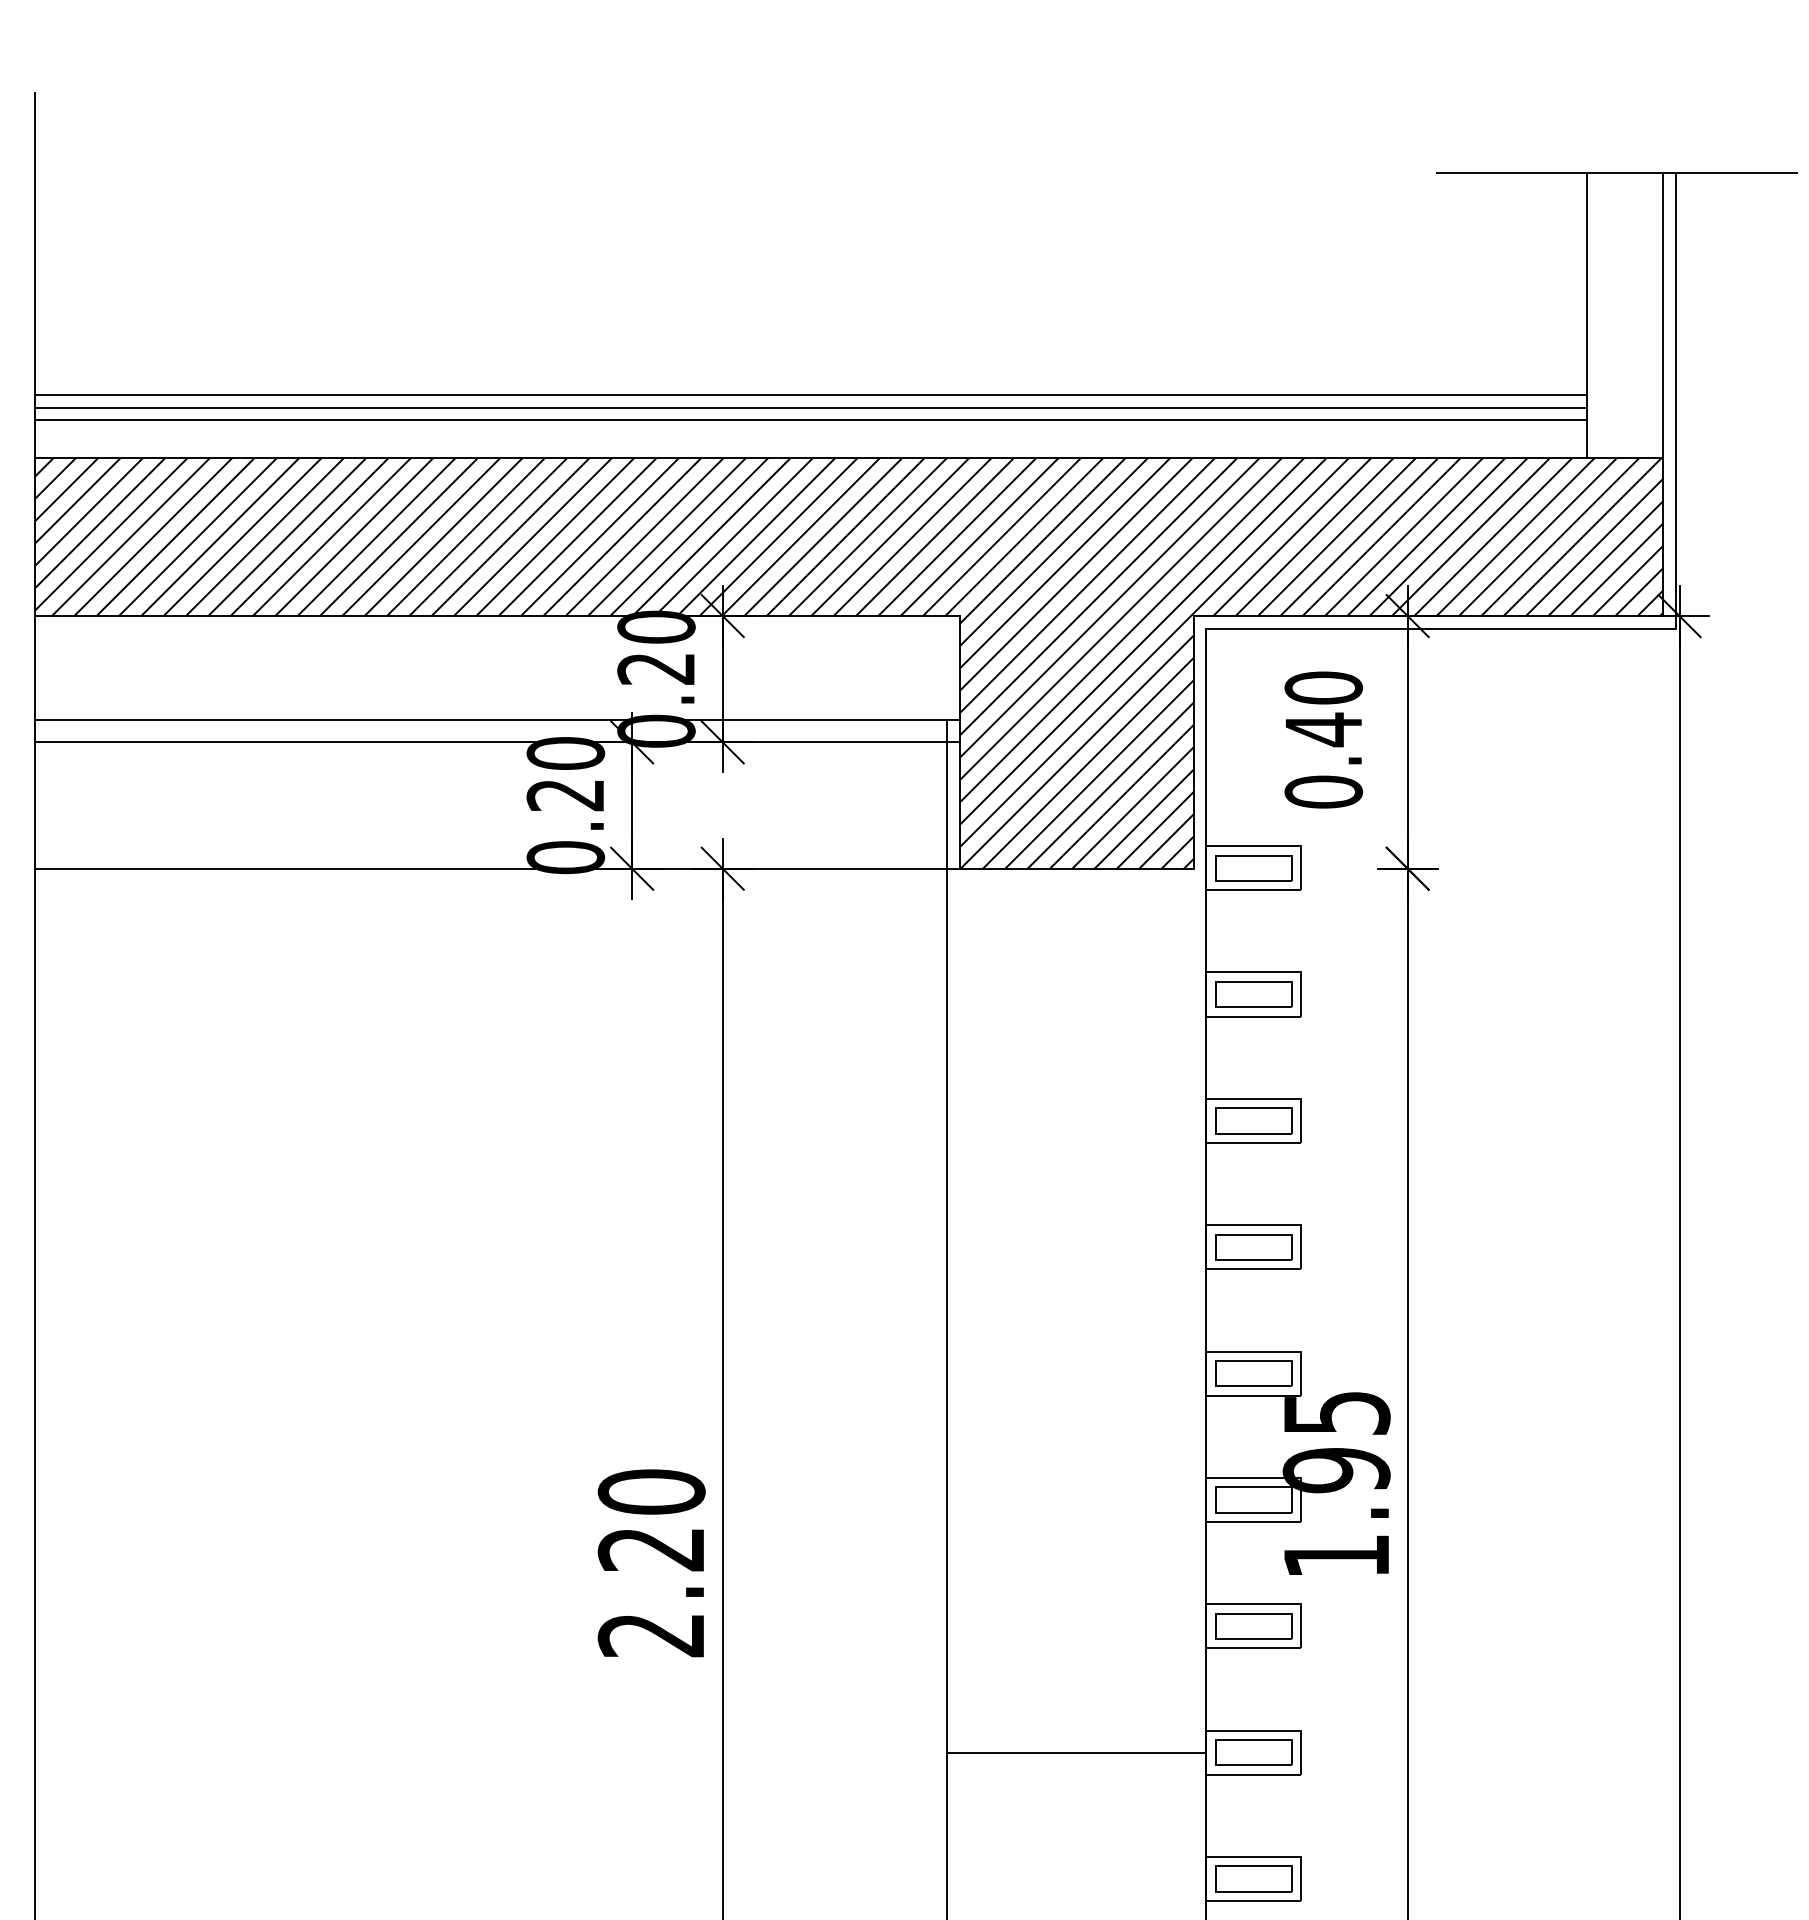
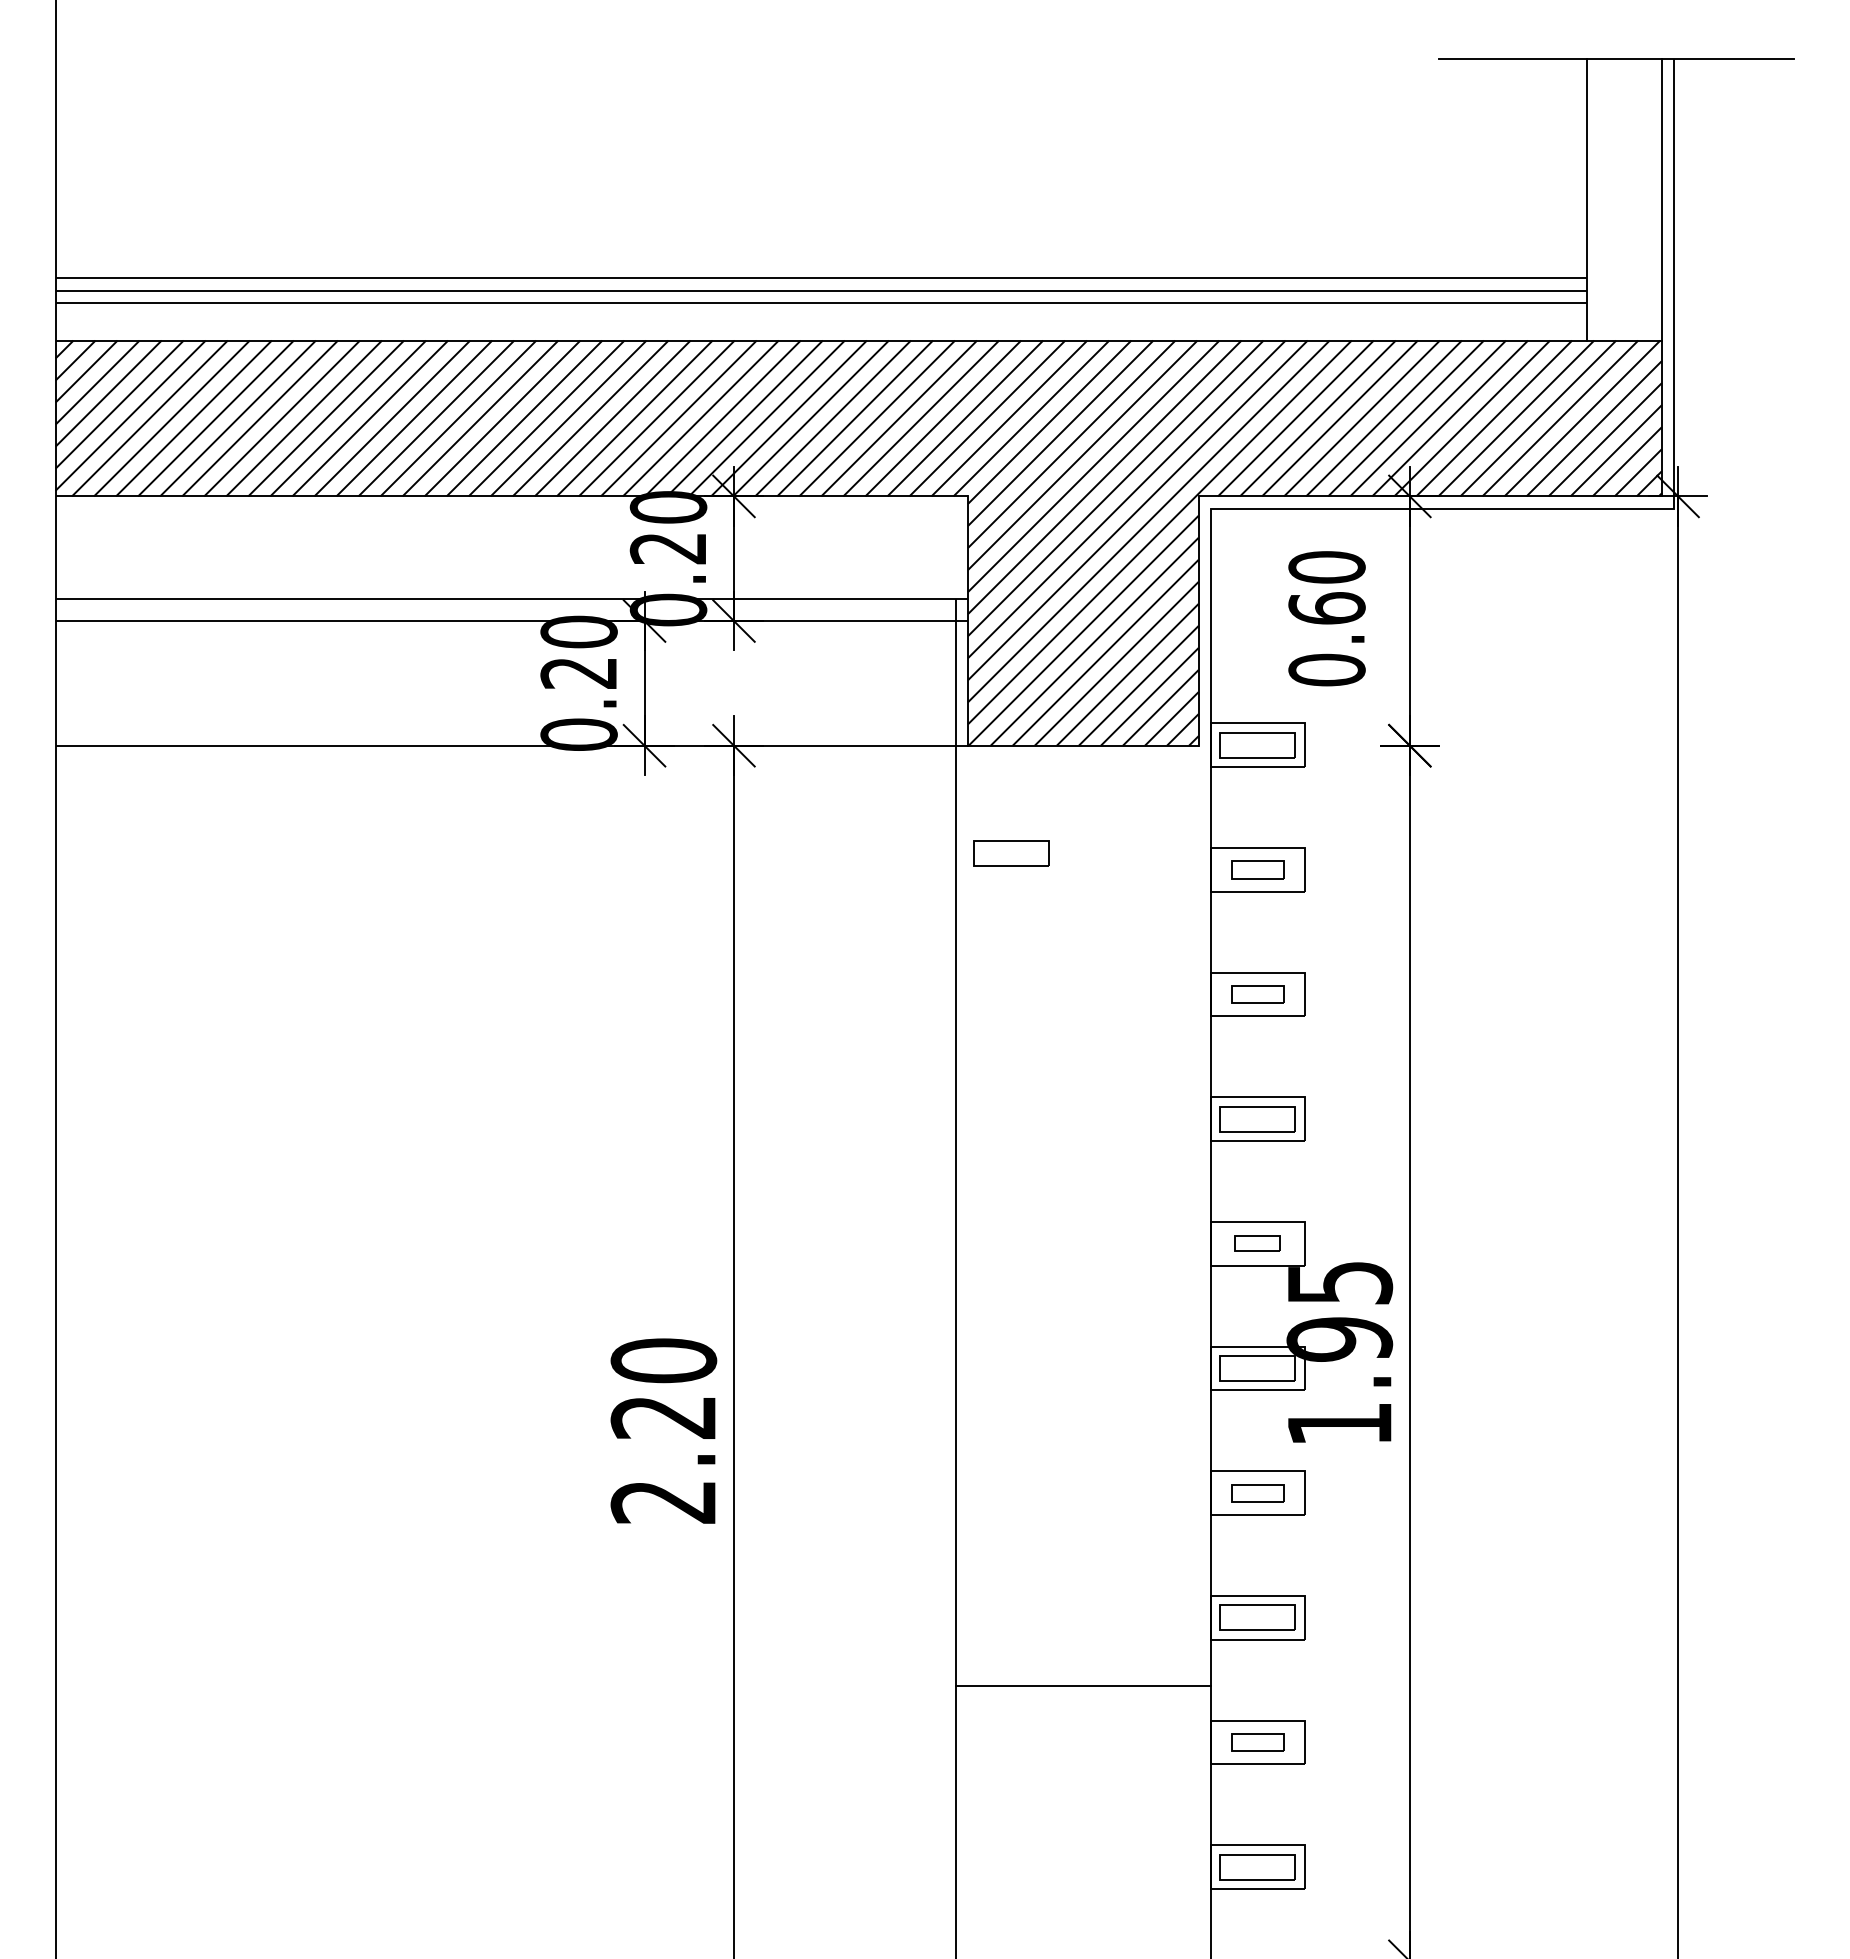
text: (1323, 729) -> (1326, 608), 0.40 -> 0.60
part: (1004, 977) -> (1011, 853), added
part: (1253, 994) -> (1257, 869), size x0.7
part: (1253, 1120) -> (1257, 994), size x0.7
part: (1253, 1373) -> (1257, 1243), size x0.6
part: (1253, 1626) -> (1257, 1493), size x0.7
line: (1076, 1753) -> (1083, 1686), moved
part: (1253, 1878) -> (1257, 1742), size x0.7

